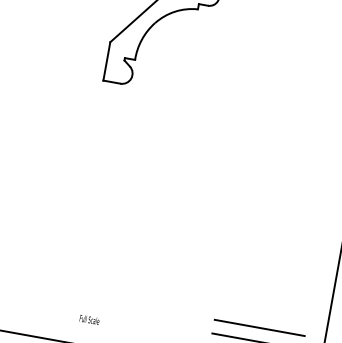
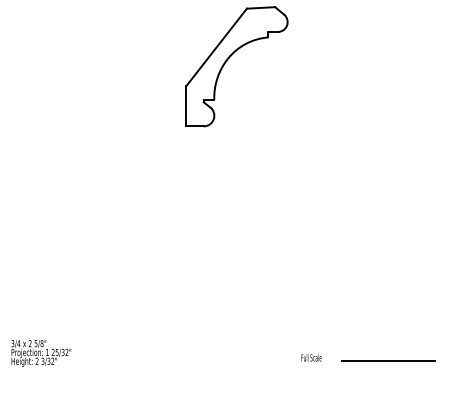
text: (89, 319) -> (311, 357), moved
line: (259, 328) -> (388, 347), removed

